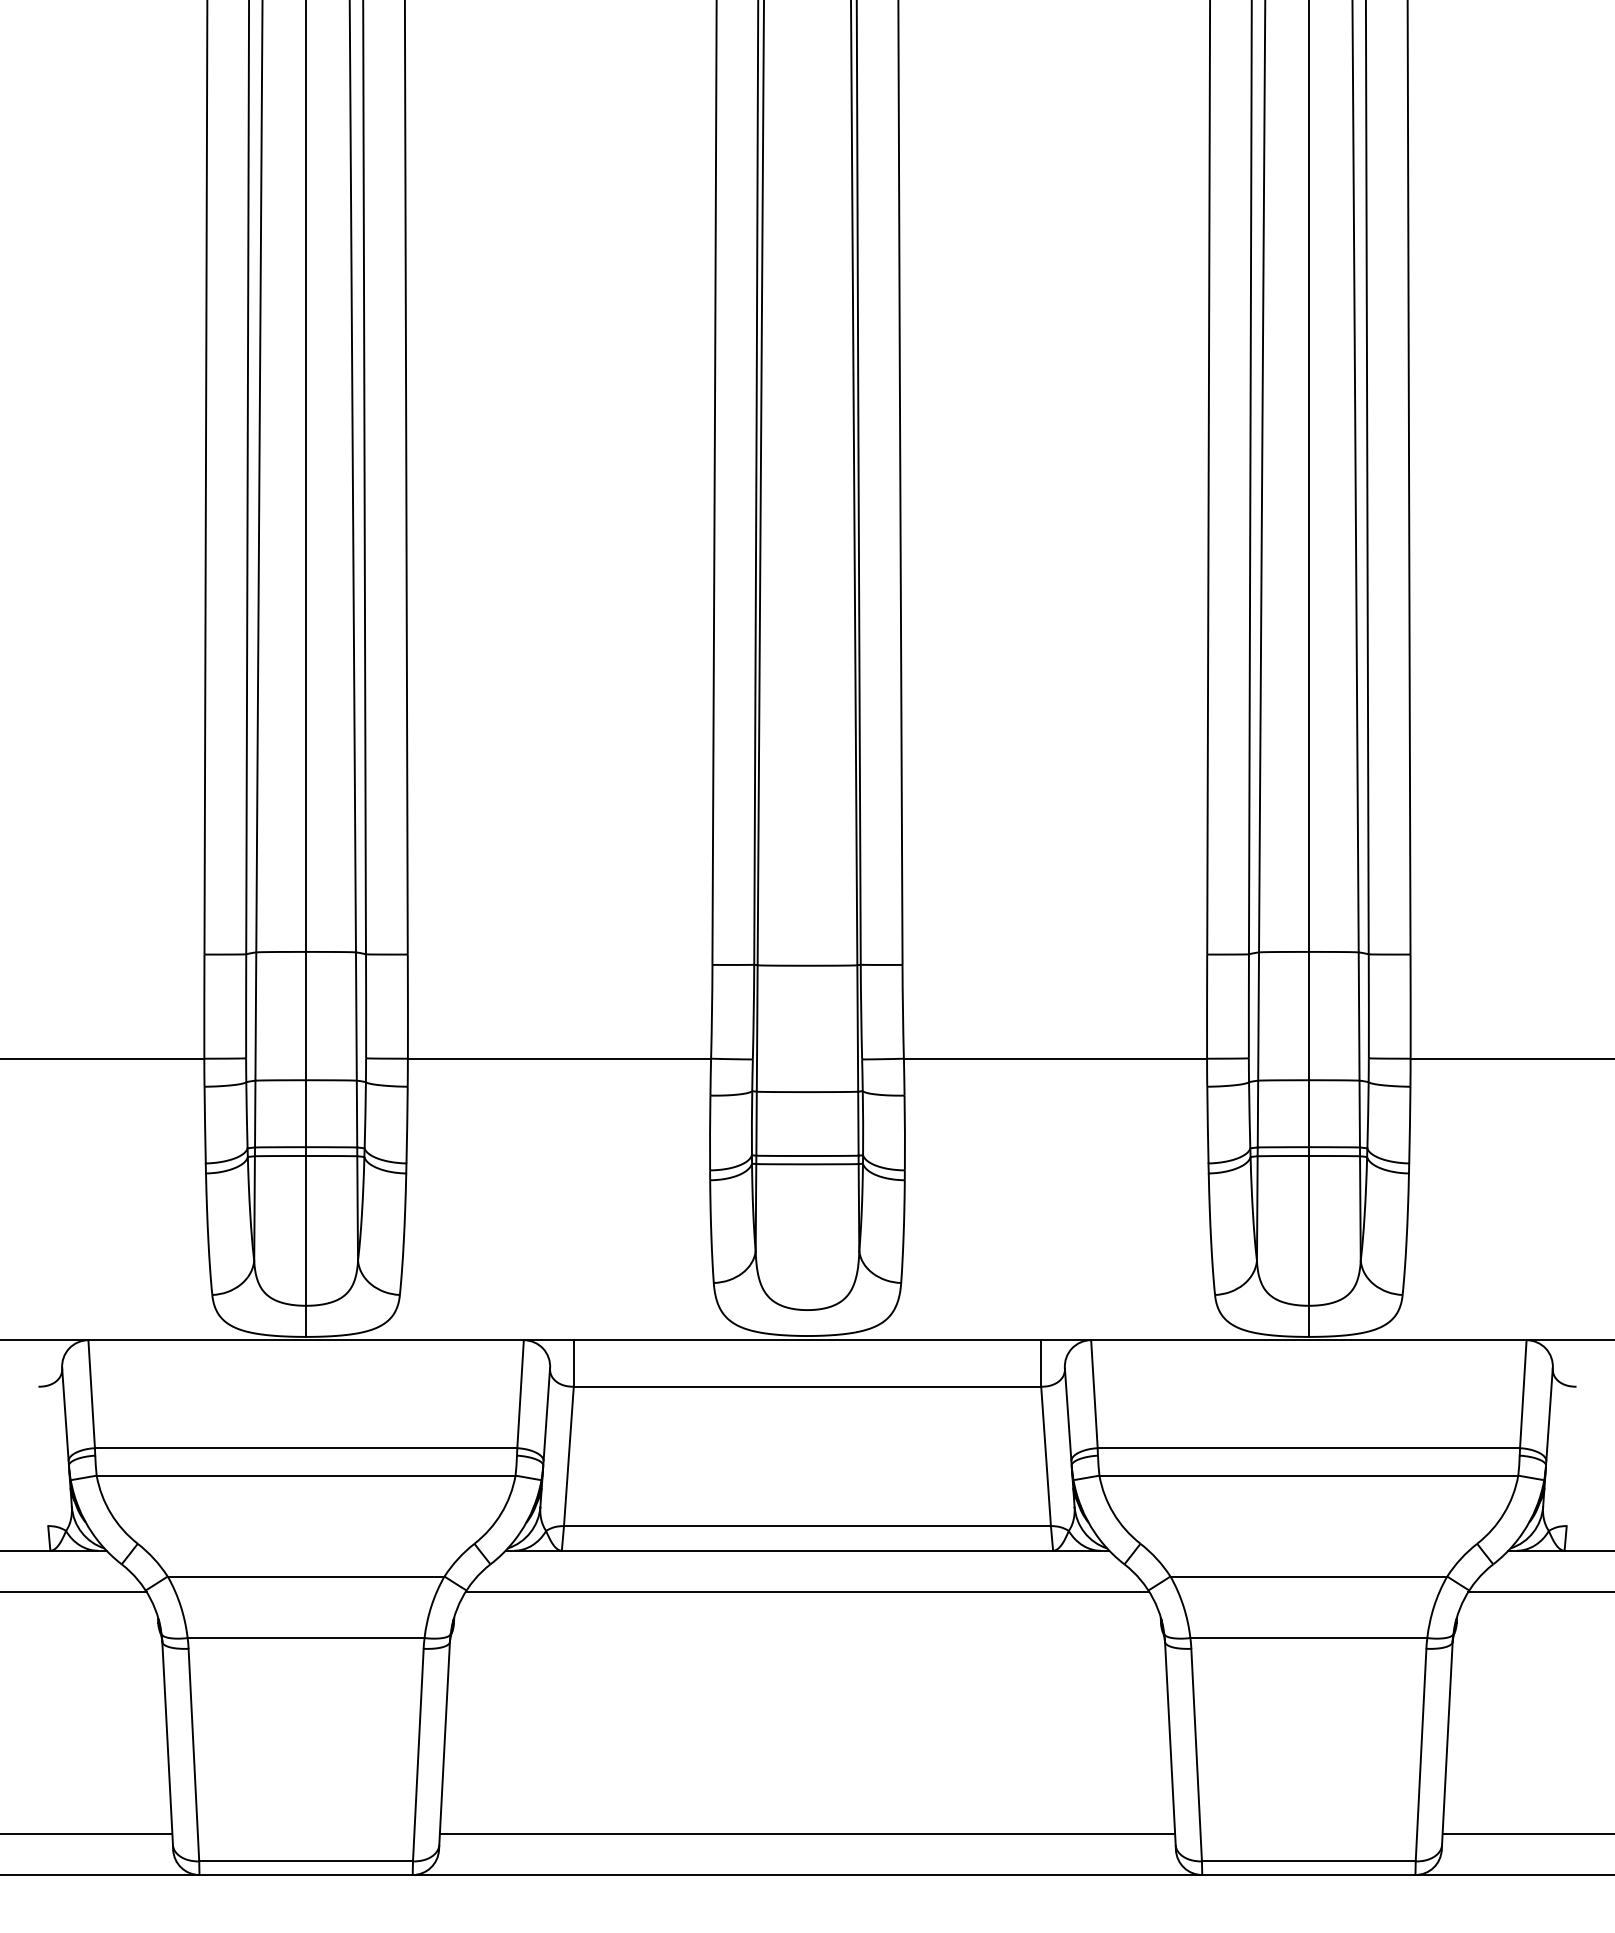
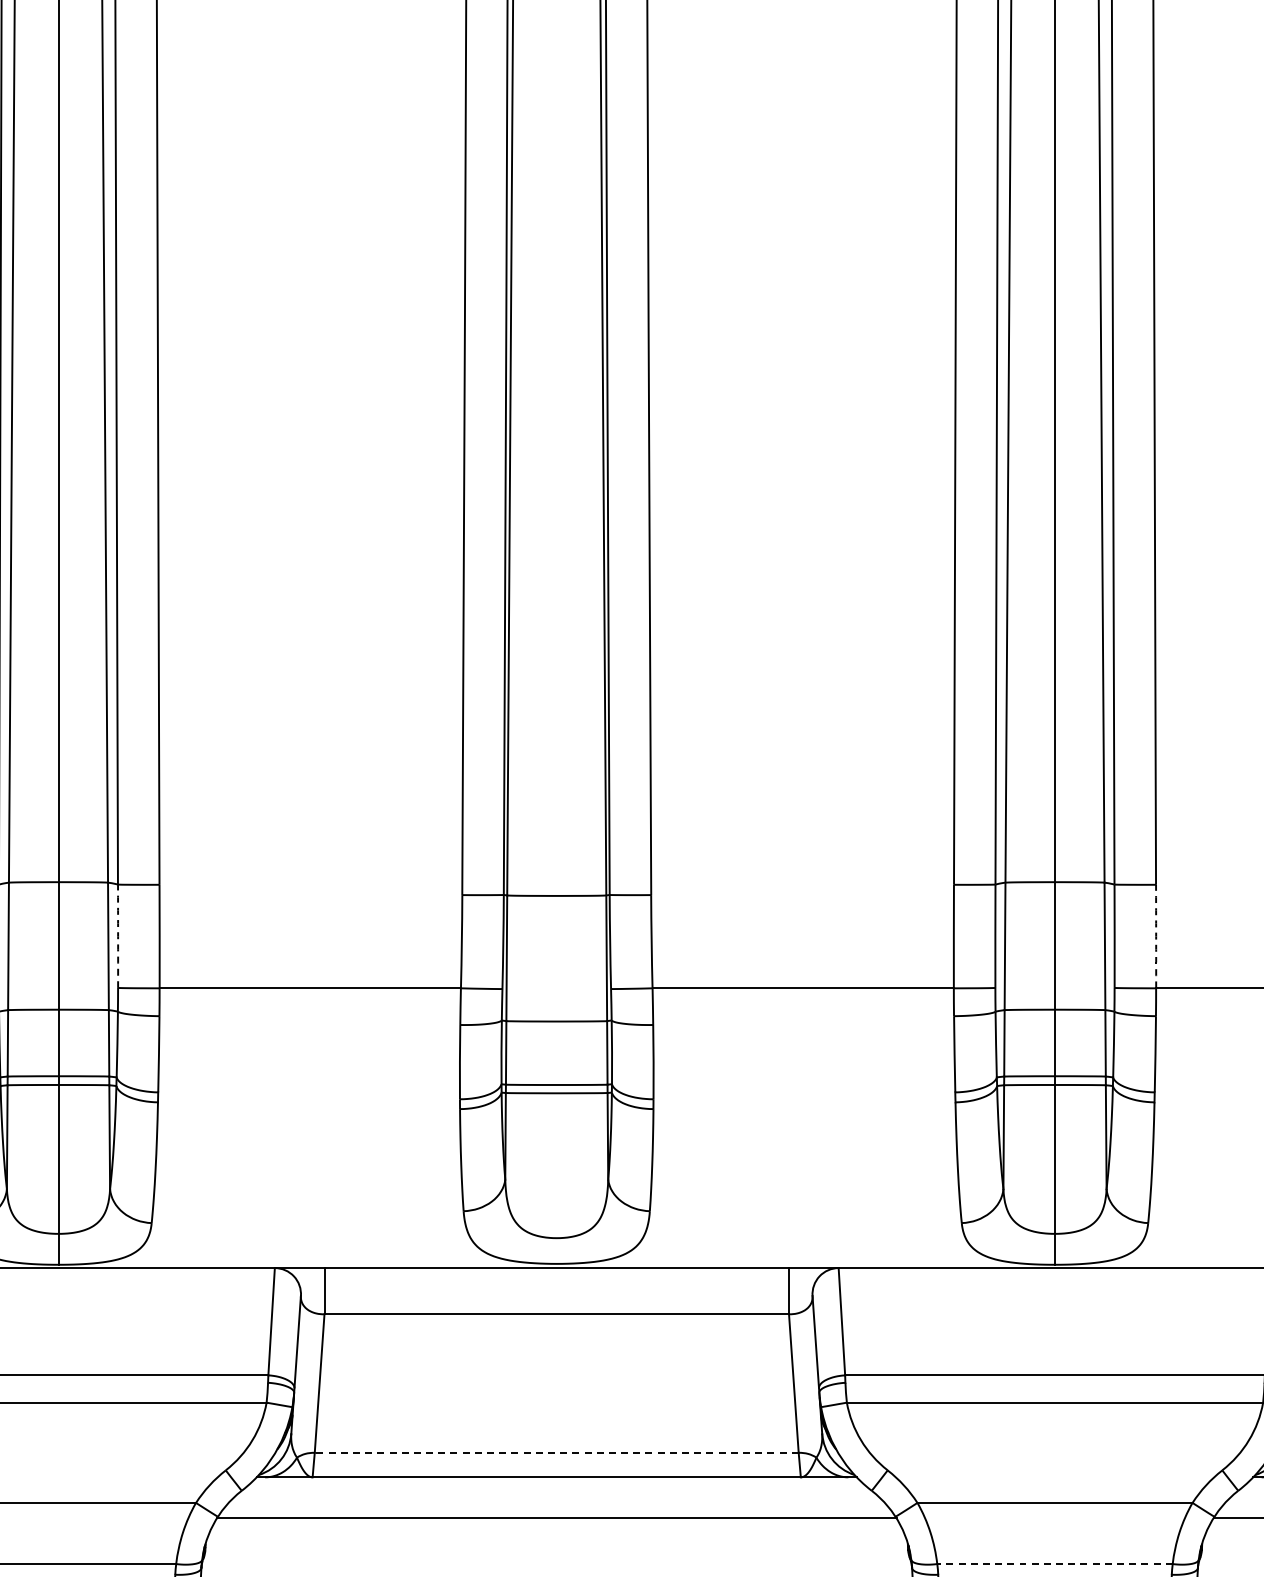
arc: (366, 1006) -> (118, 936), solid -> dashed
arc: (1410, 1006) -> (1156, 936), solid -> dashed
line: (806, 1526) -> (555, 1453), solid -> dashed
line: (1308, 1638) -> (1054, 1564), solid -> dashed

